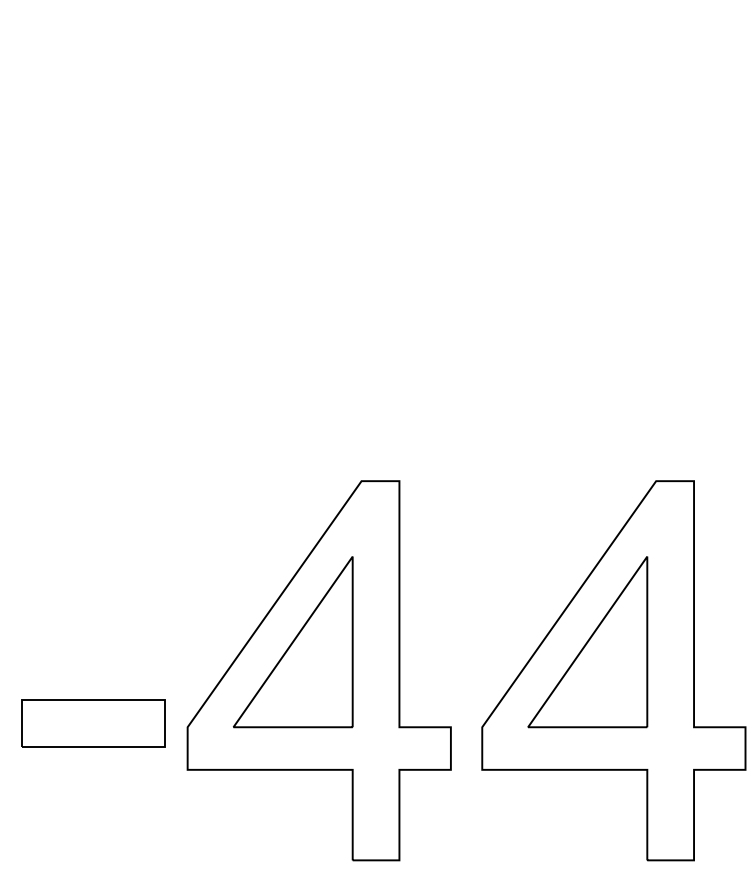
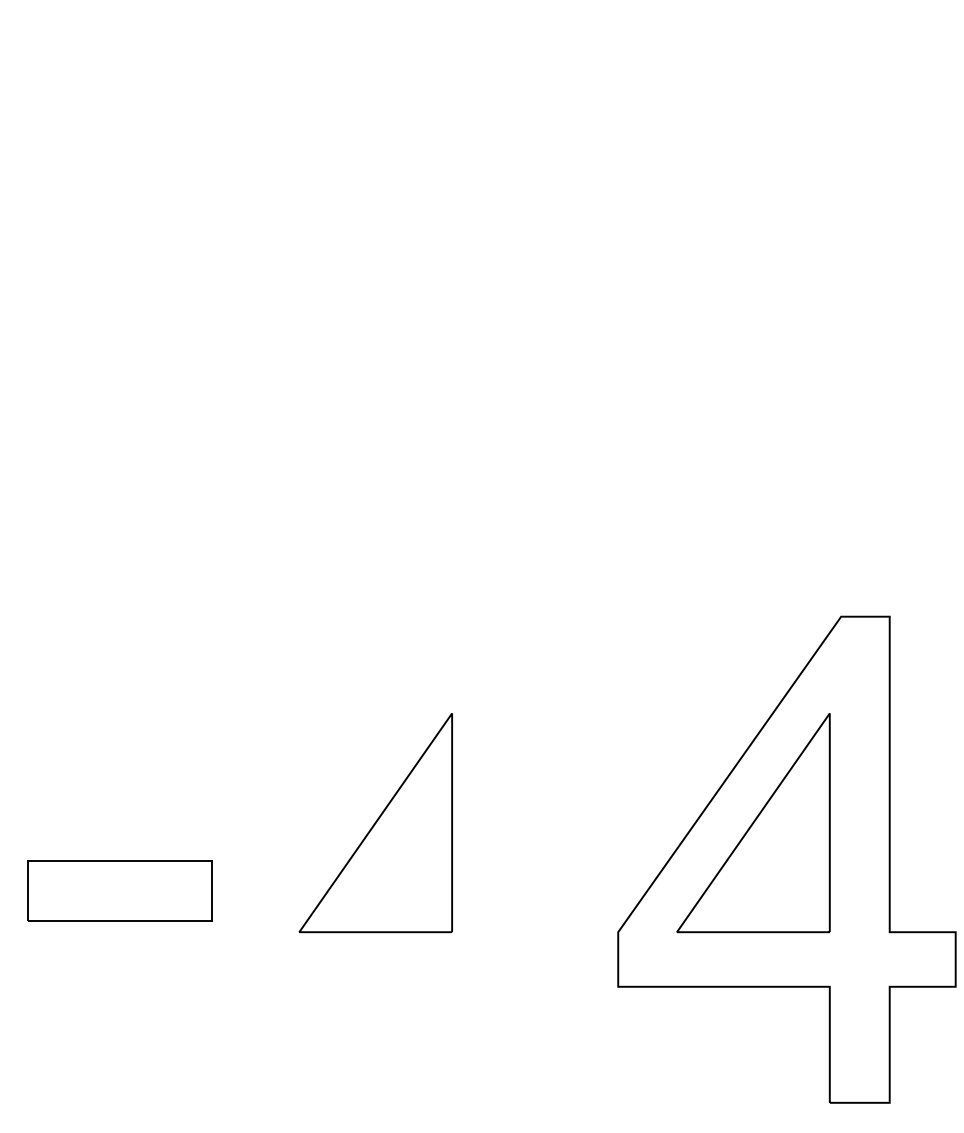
part: (318, 670) -> (408, 859), removed
part: (93, 723) -> (119, 891), moved

